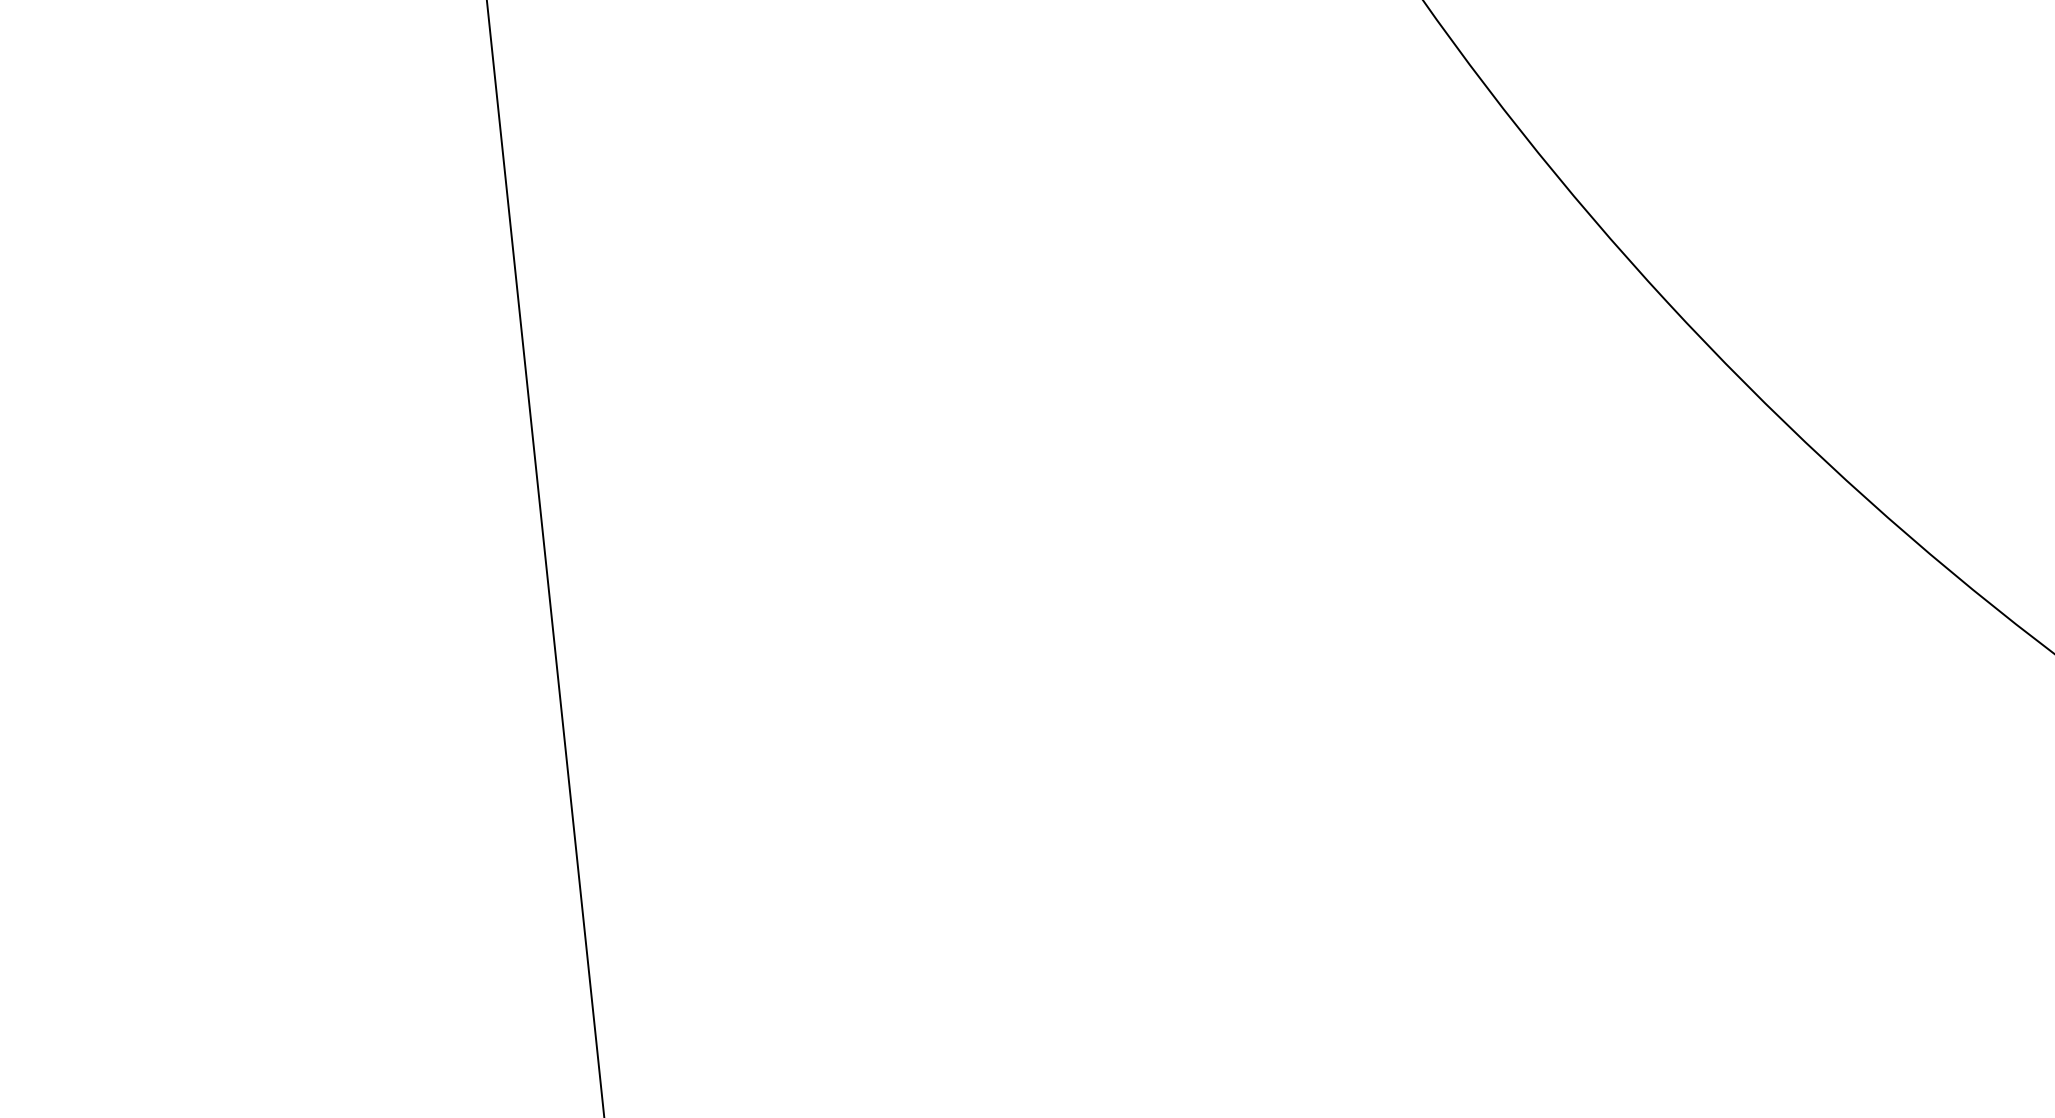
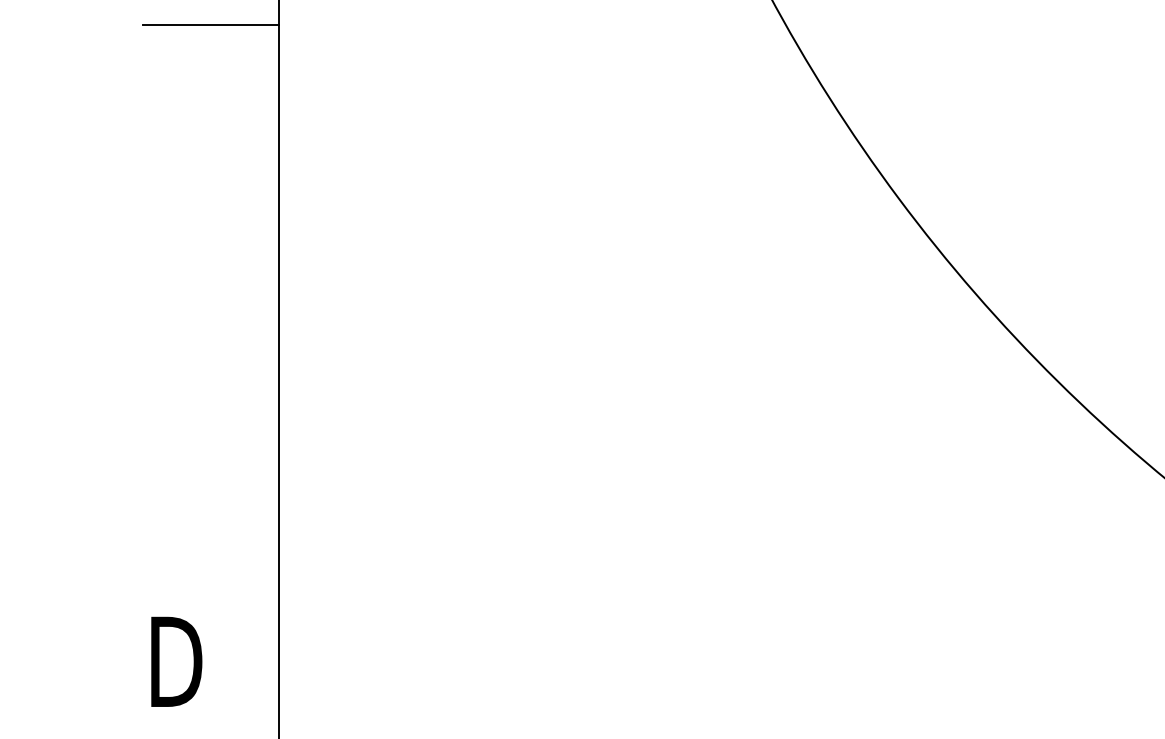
line: (373, 115) -> (211, 24), added

